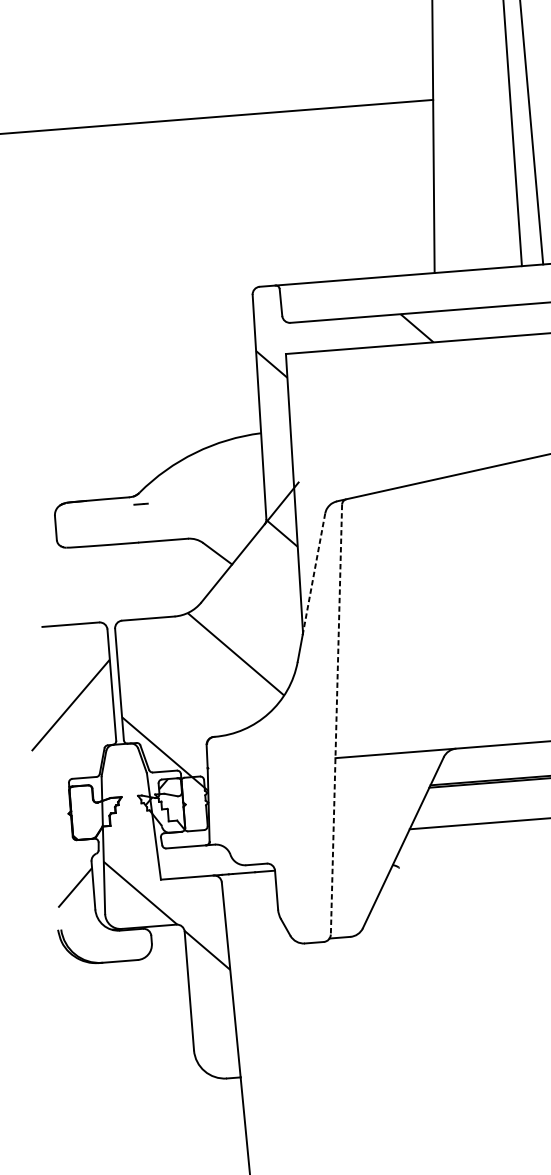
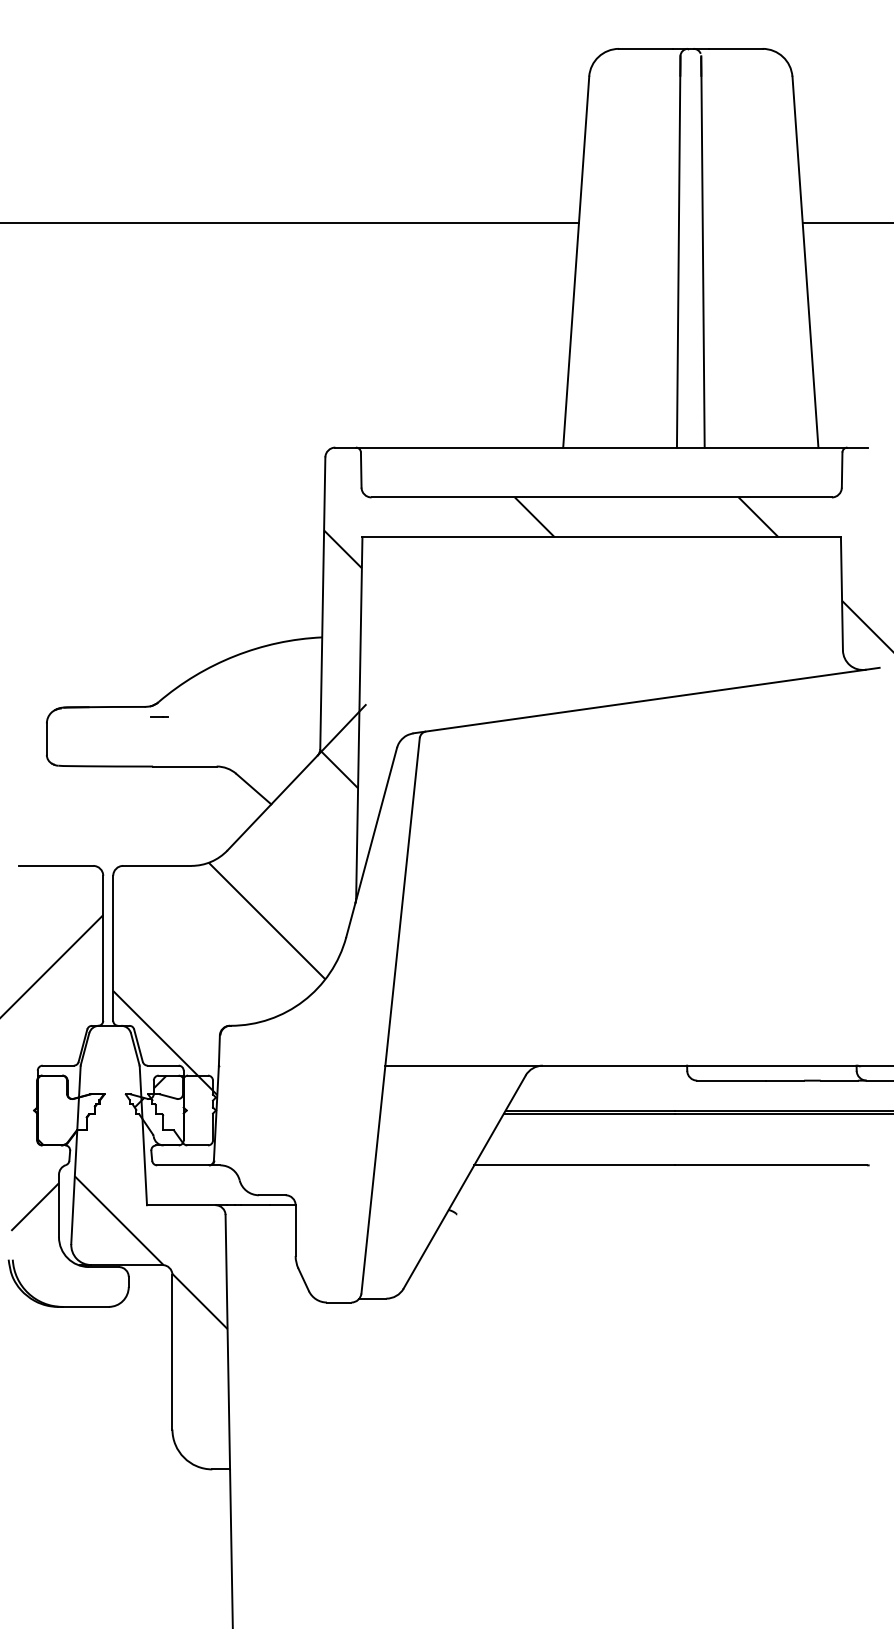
line: (314, 574) -> (376, 825), dashed -> solid
line: (336, 720) -> (390, 1016), dashed -> solid

